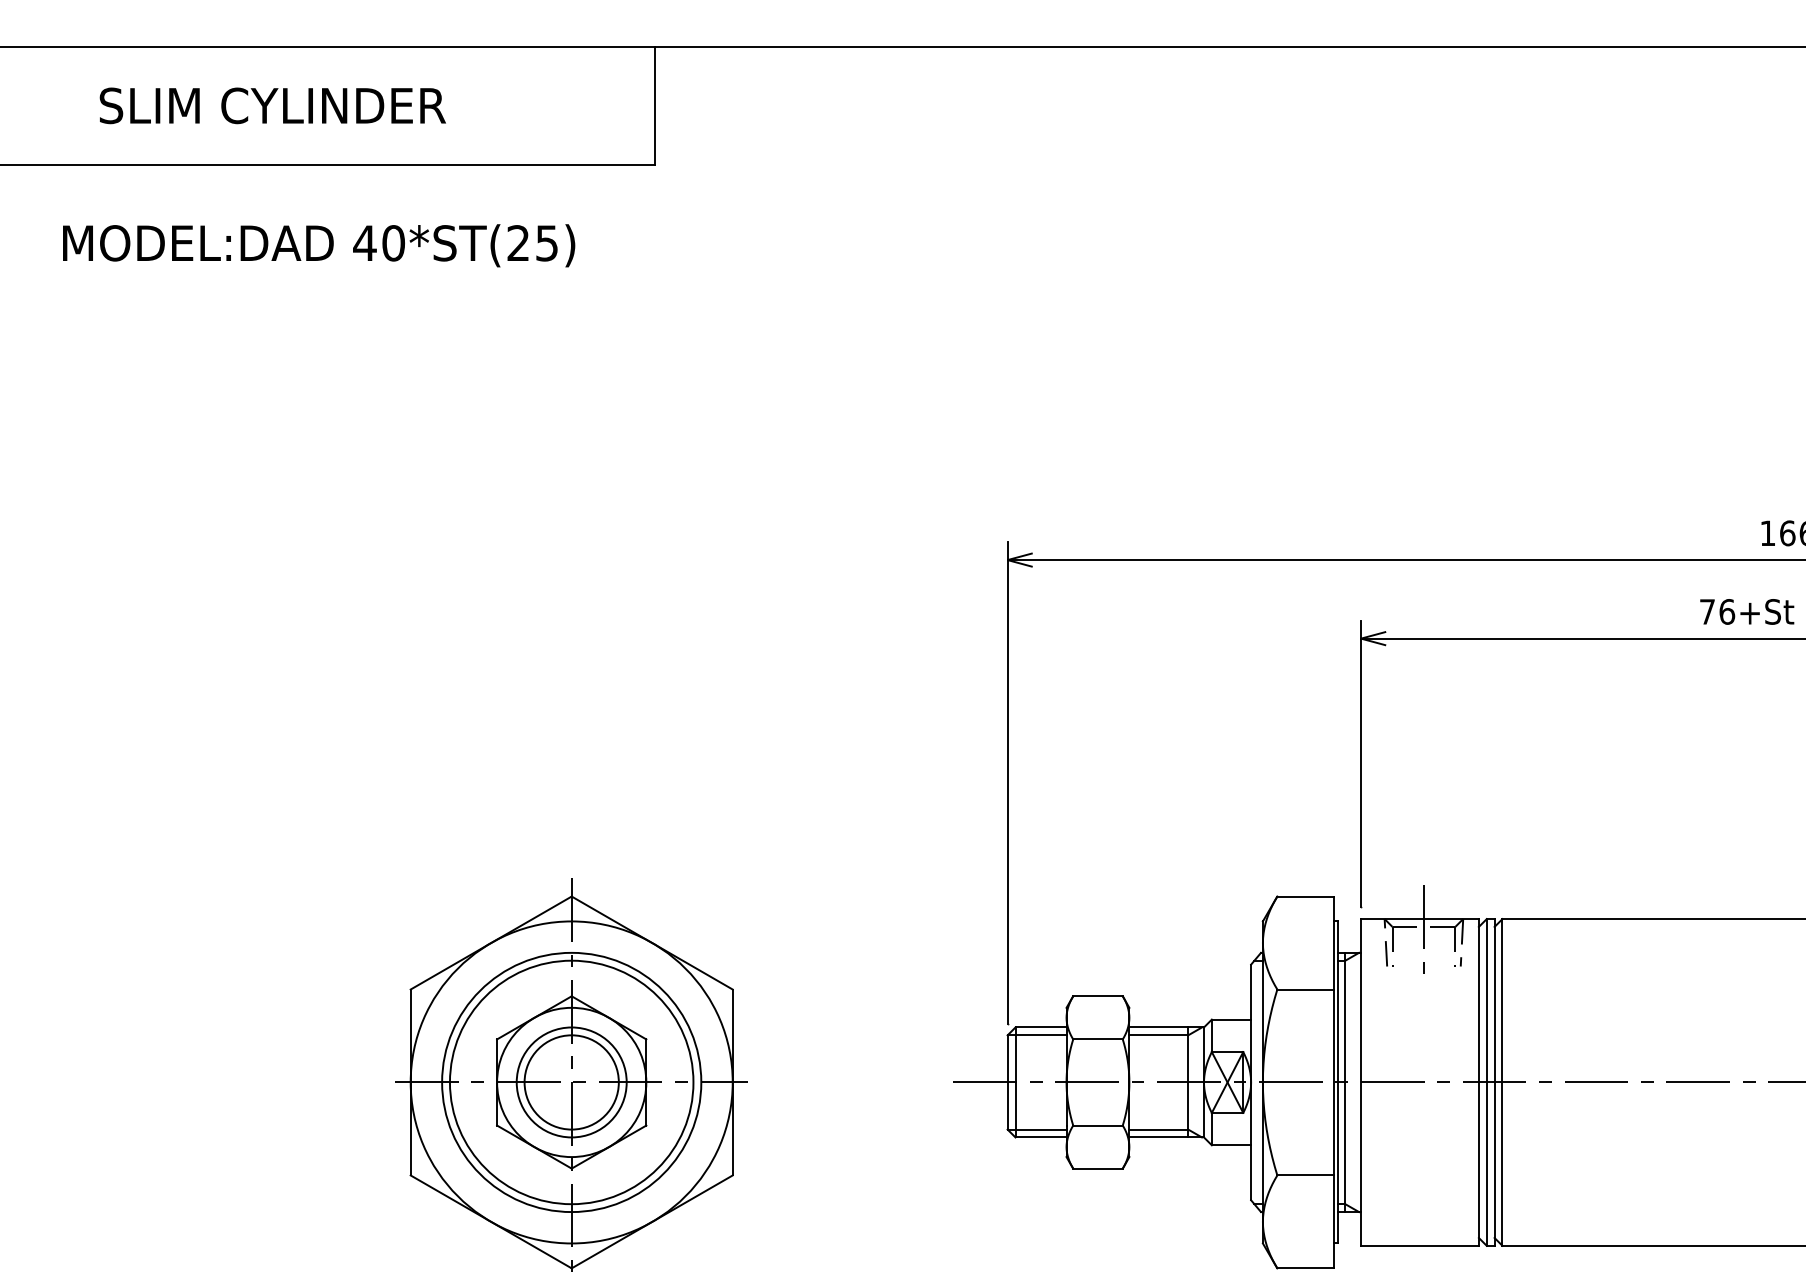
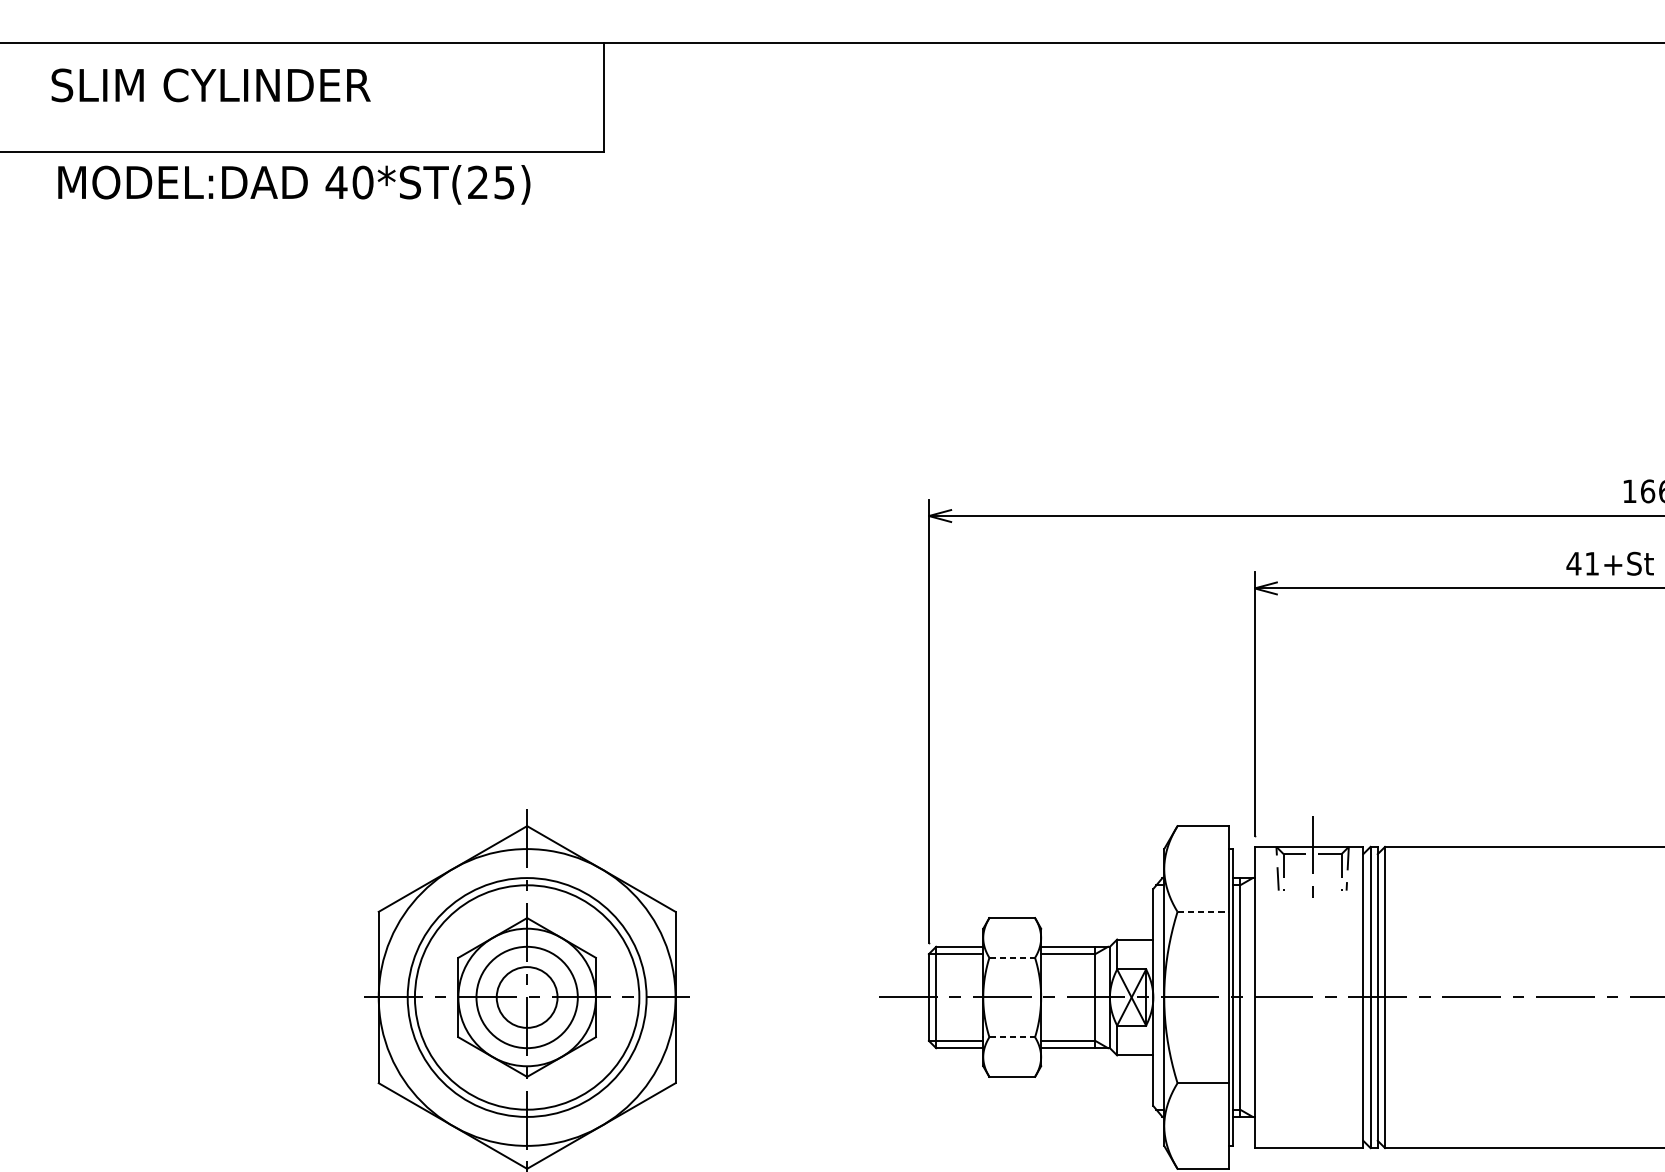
text: (272, 105) -> (210, 85), moved
text: (319, 245) -> (294, 184), moved
text: (1717, 611) -> (1583, 563), 76+St -> 41+St
line: (1305, 989) -> (1203, 911), solid -> dashed
line: (1098, 1039) -> (1012, 957), solid -> dashed
circle: (571, 1082) -> (526, 997), size x0.7
line: (1098, 1125) -> (1012, 1037), solid -> dashed

